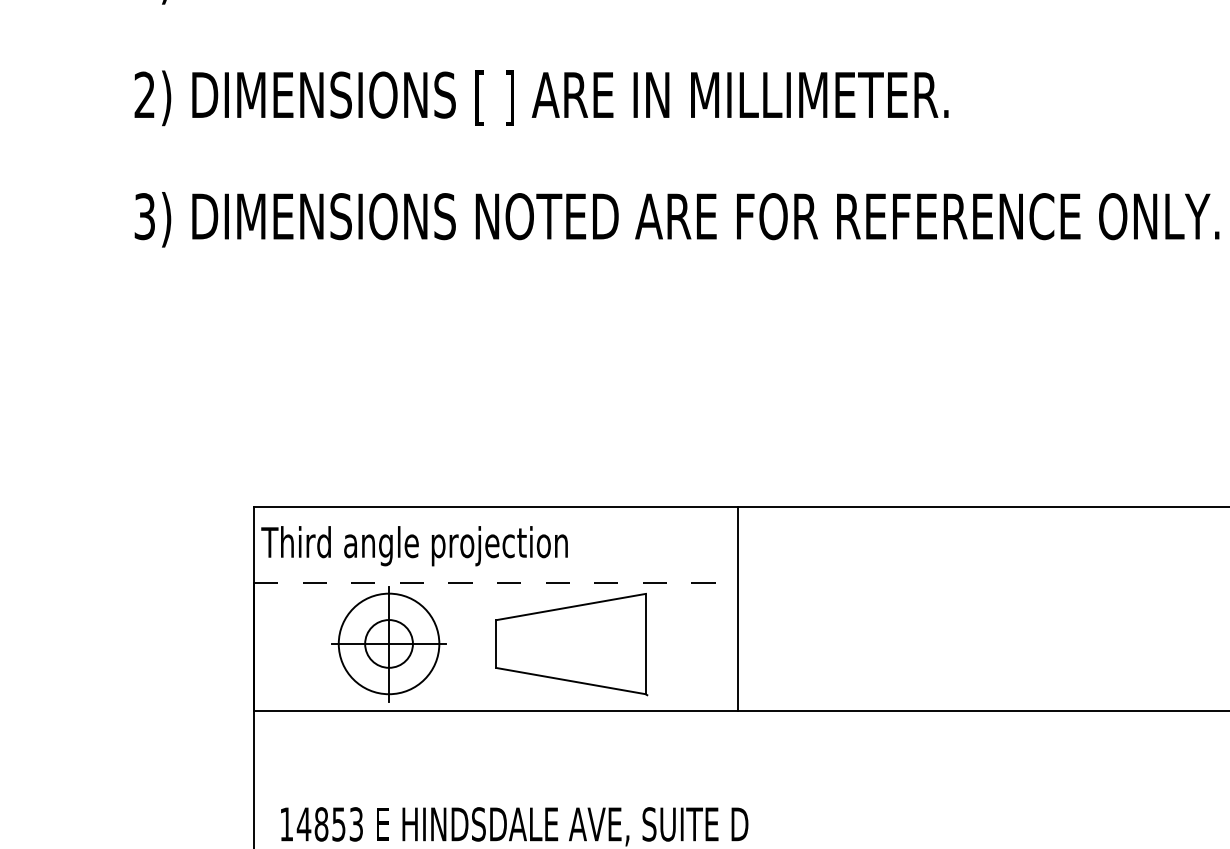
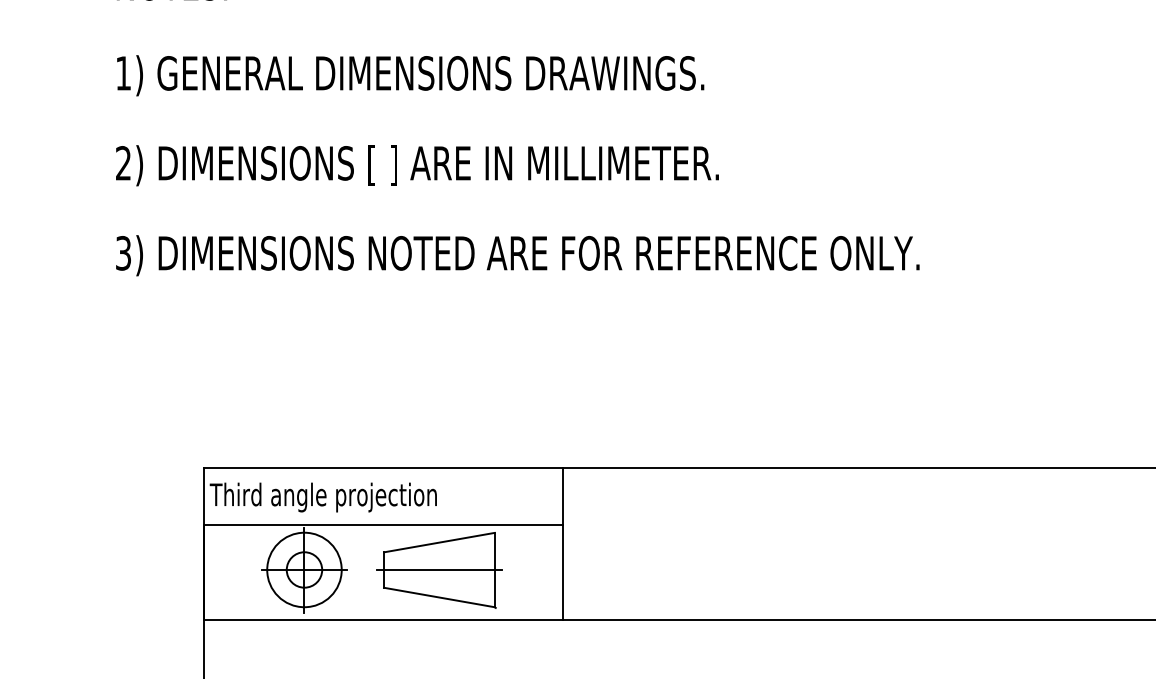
line: (497, 582) -> (384, 524), dashed -> solid
line: (571, 643) -> (439, 569), added

